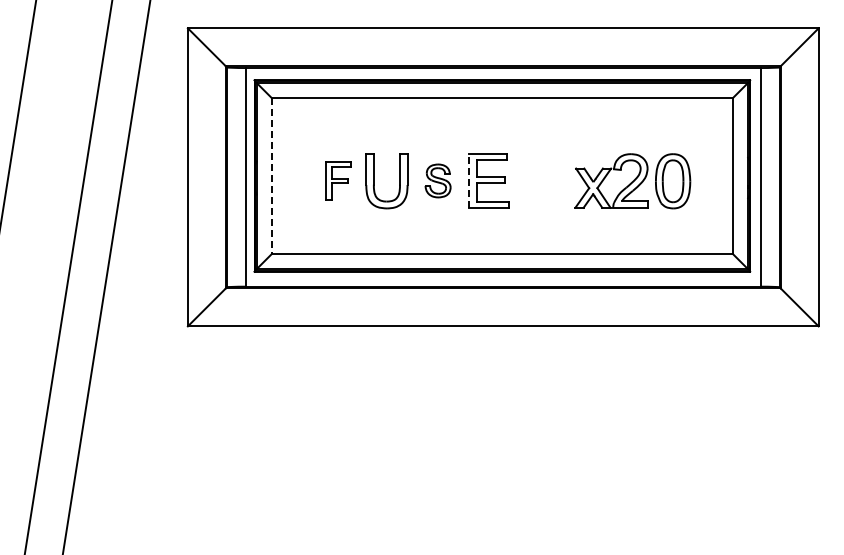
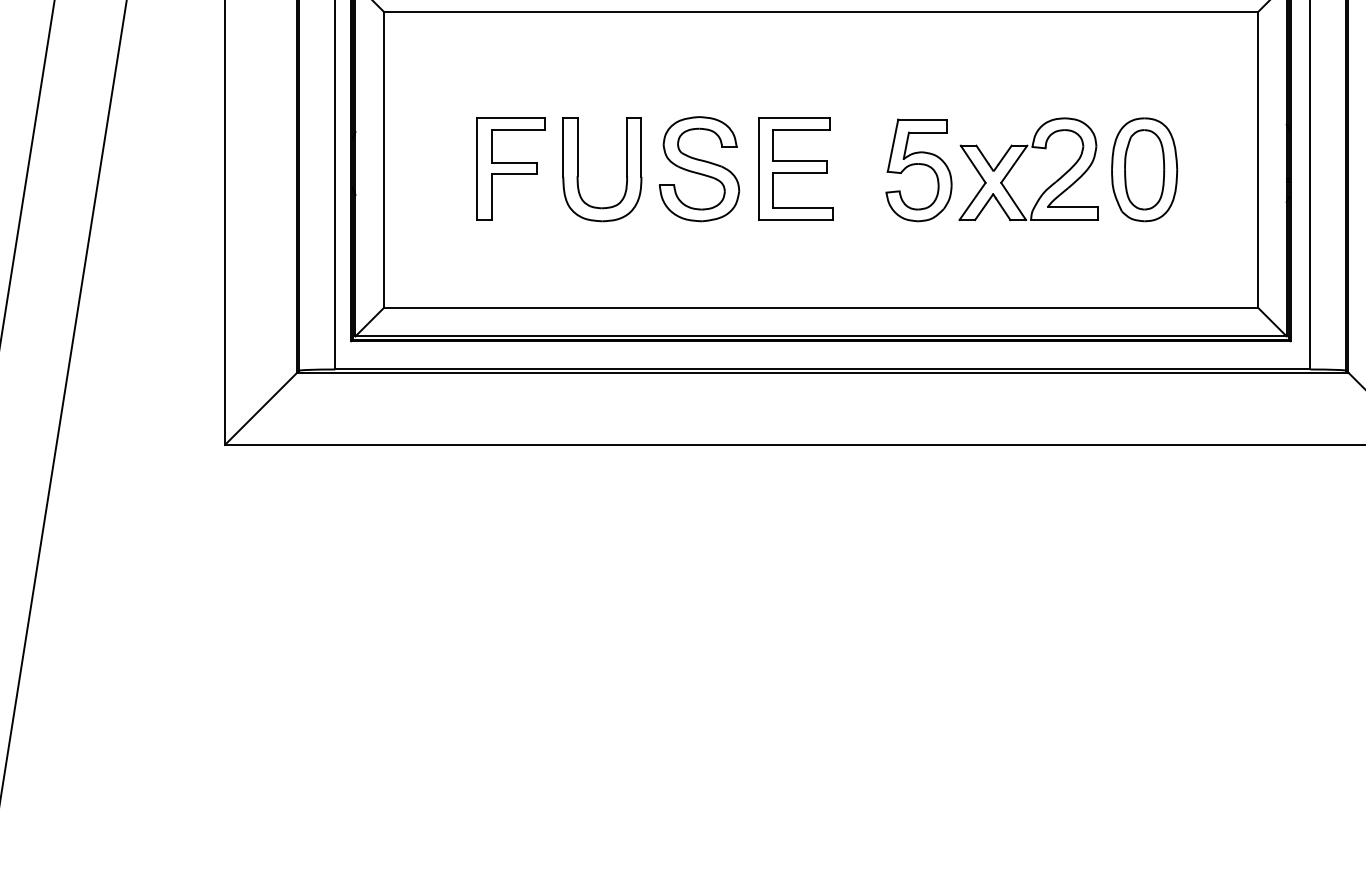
line: (271, 176) -> (383, 160), dashed -> solid
part: (338, 180) -> (510, 168), size x1.43
part: (437, 180) -> (698, 168), size x1.67
line: (469, 180) -> (758, 168), dashed -> solid
part: (554, 181) -> (919, 170), added

